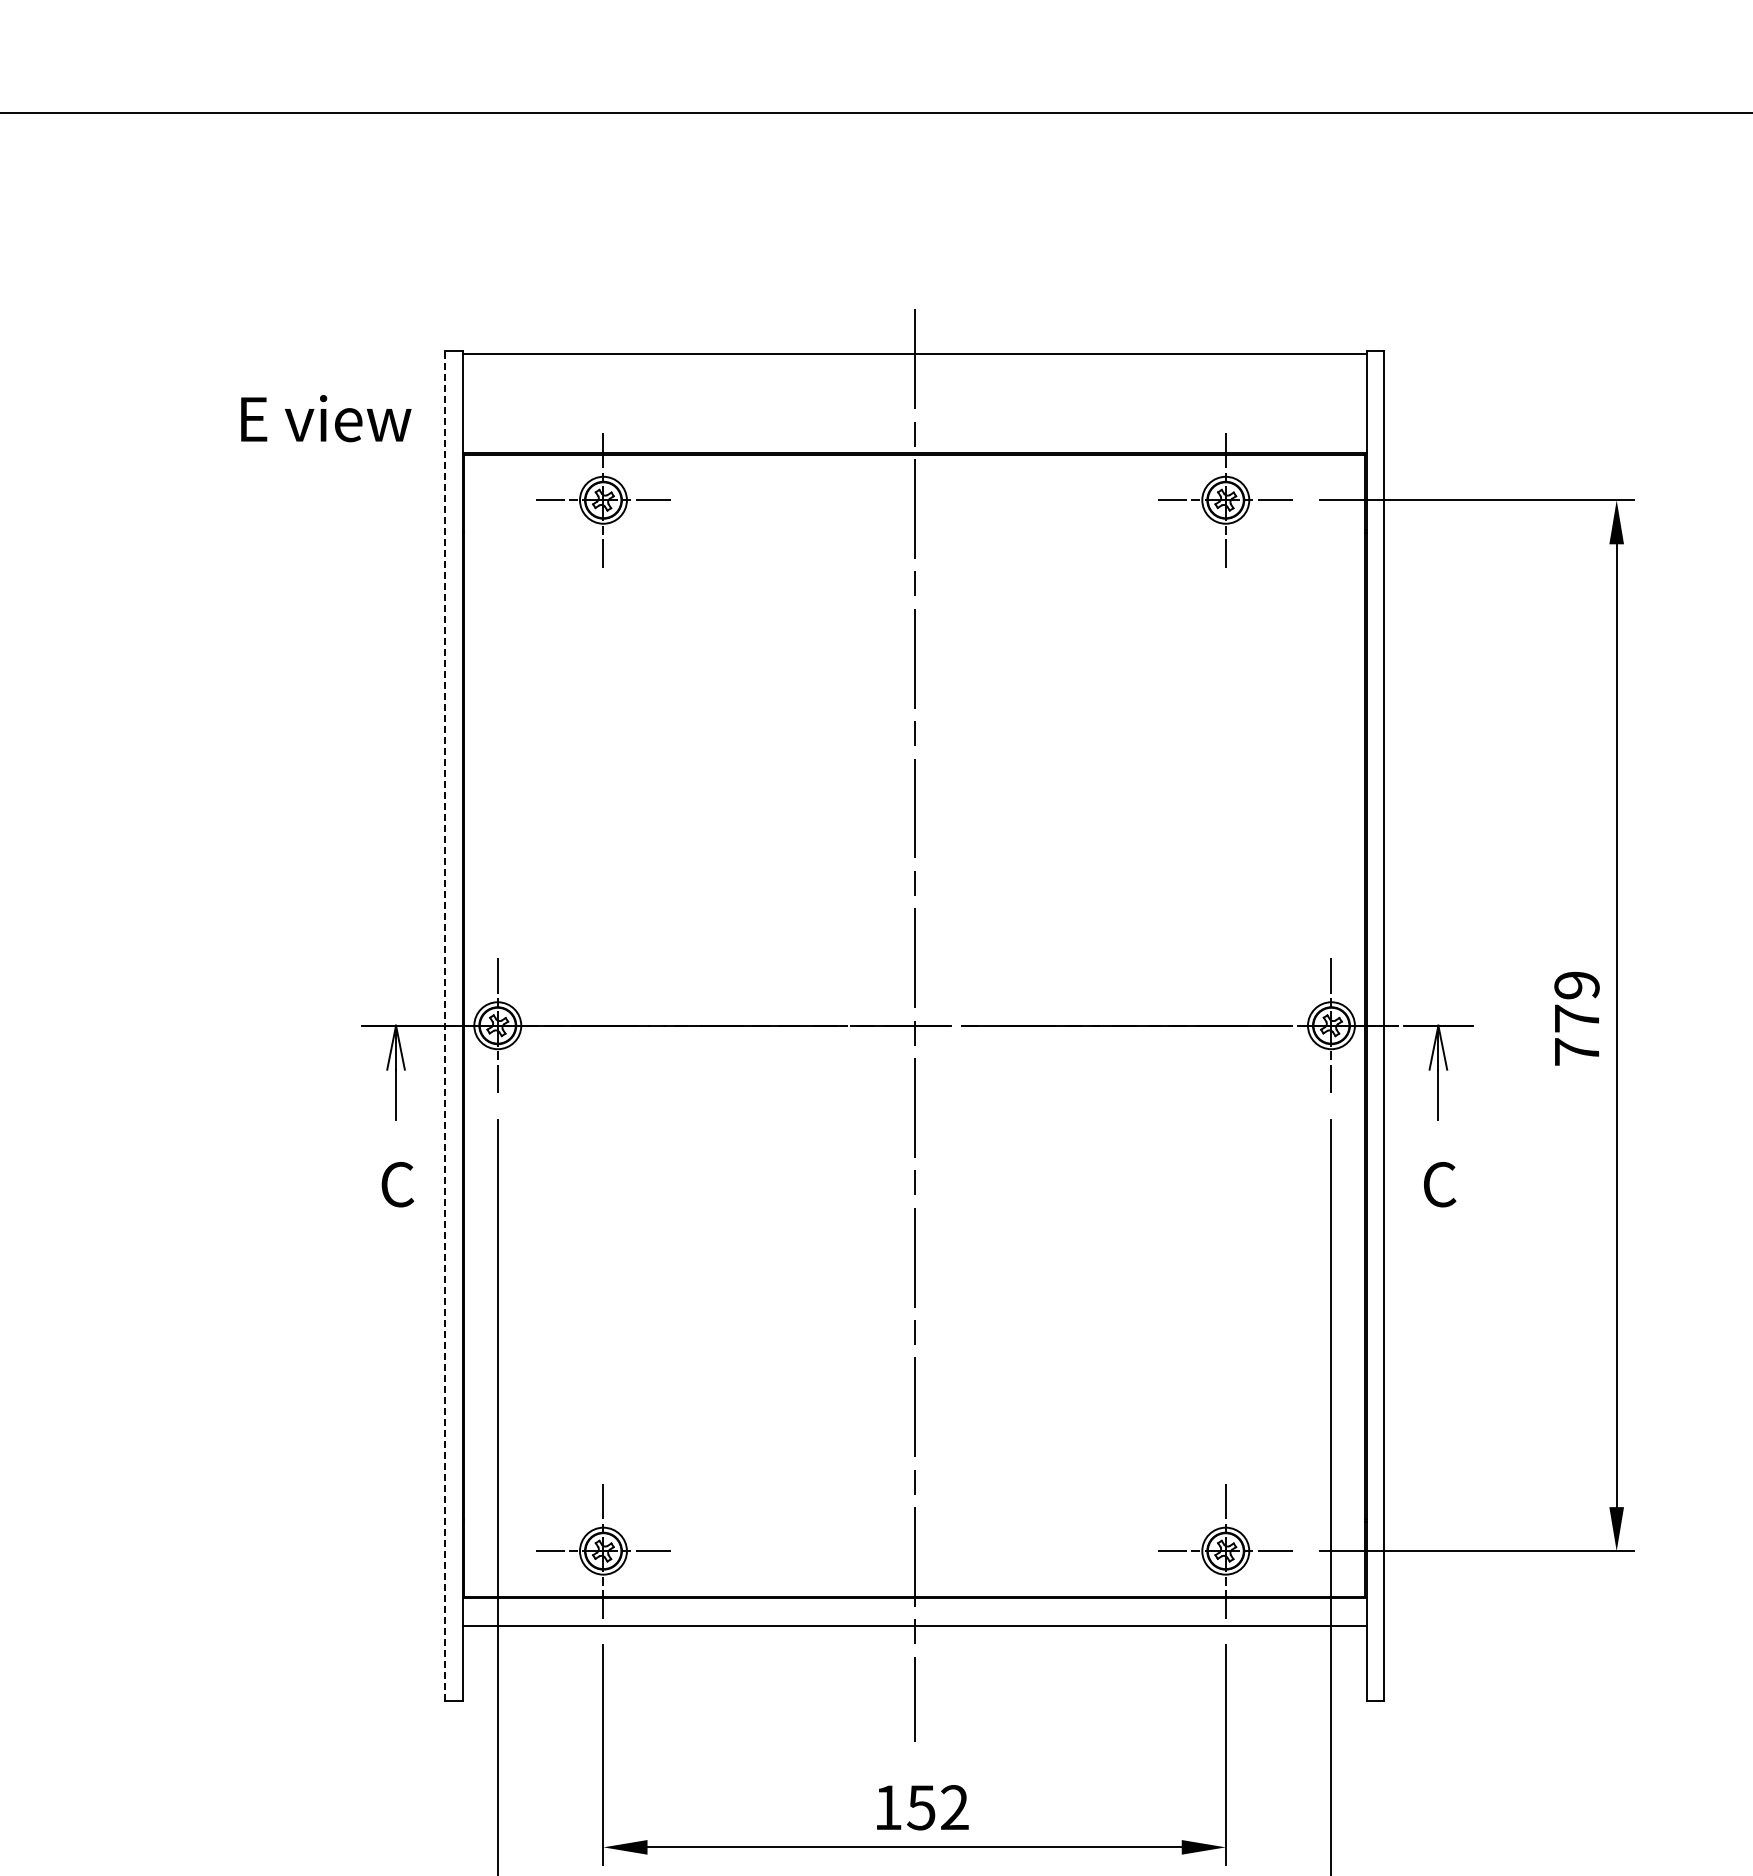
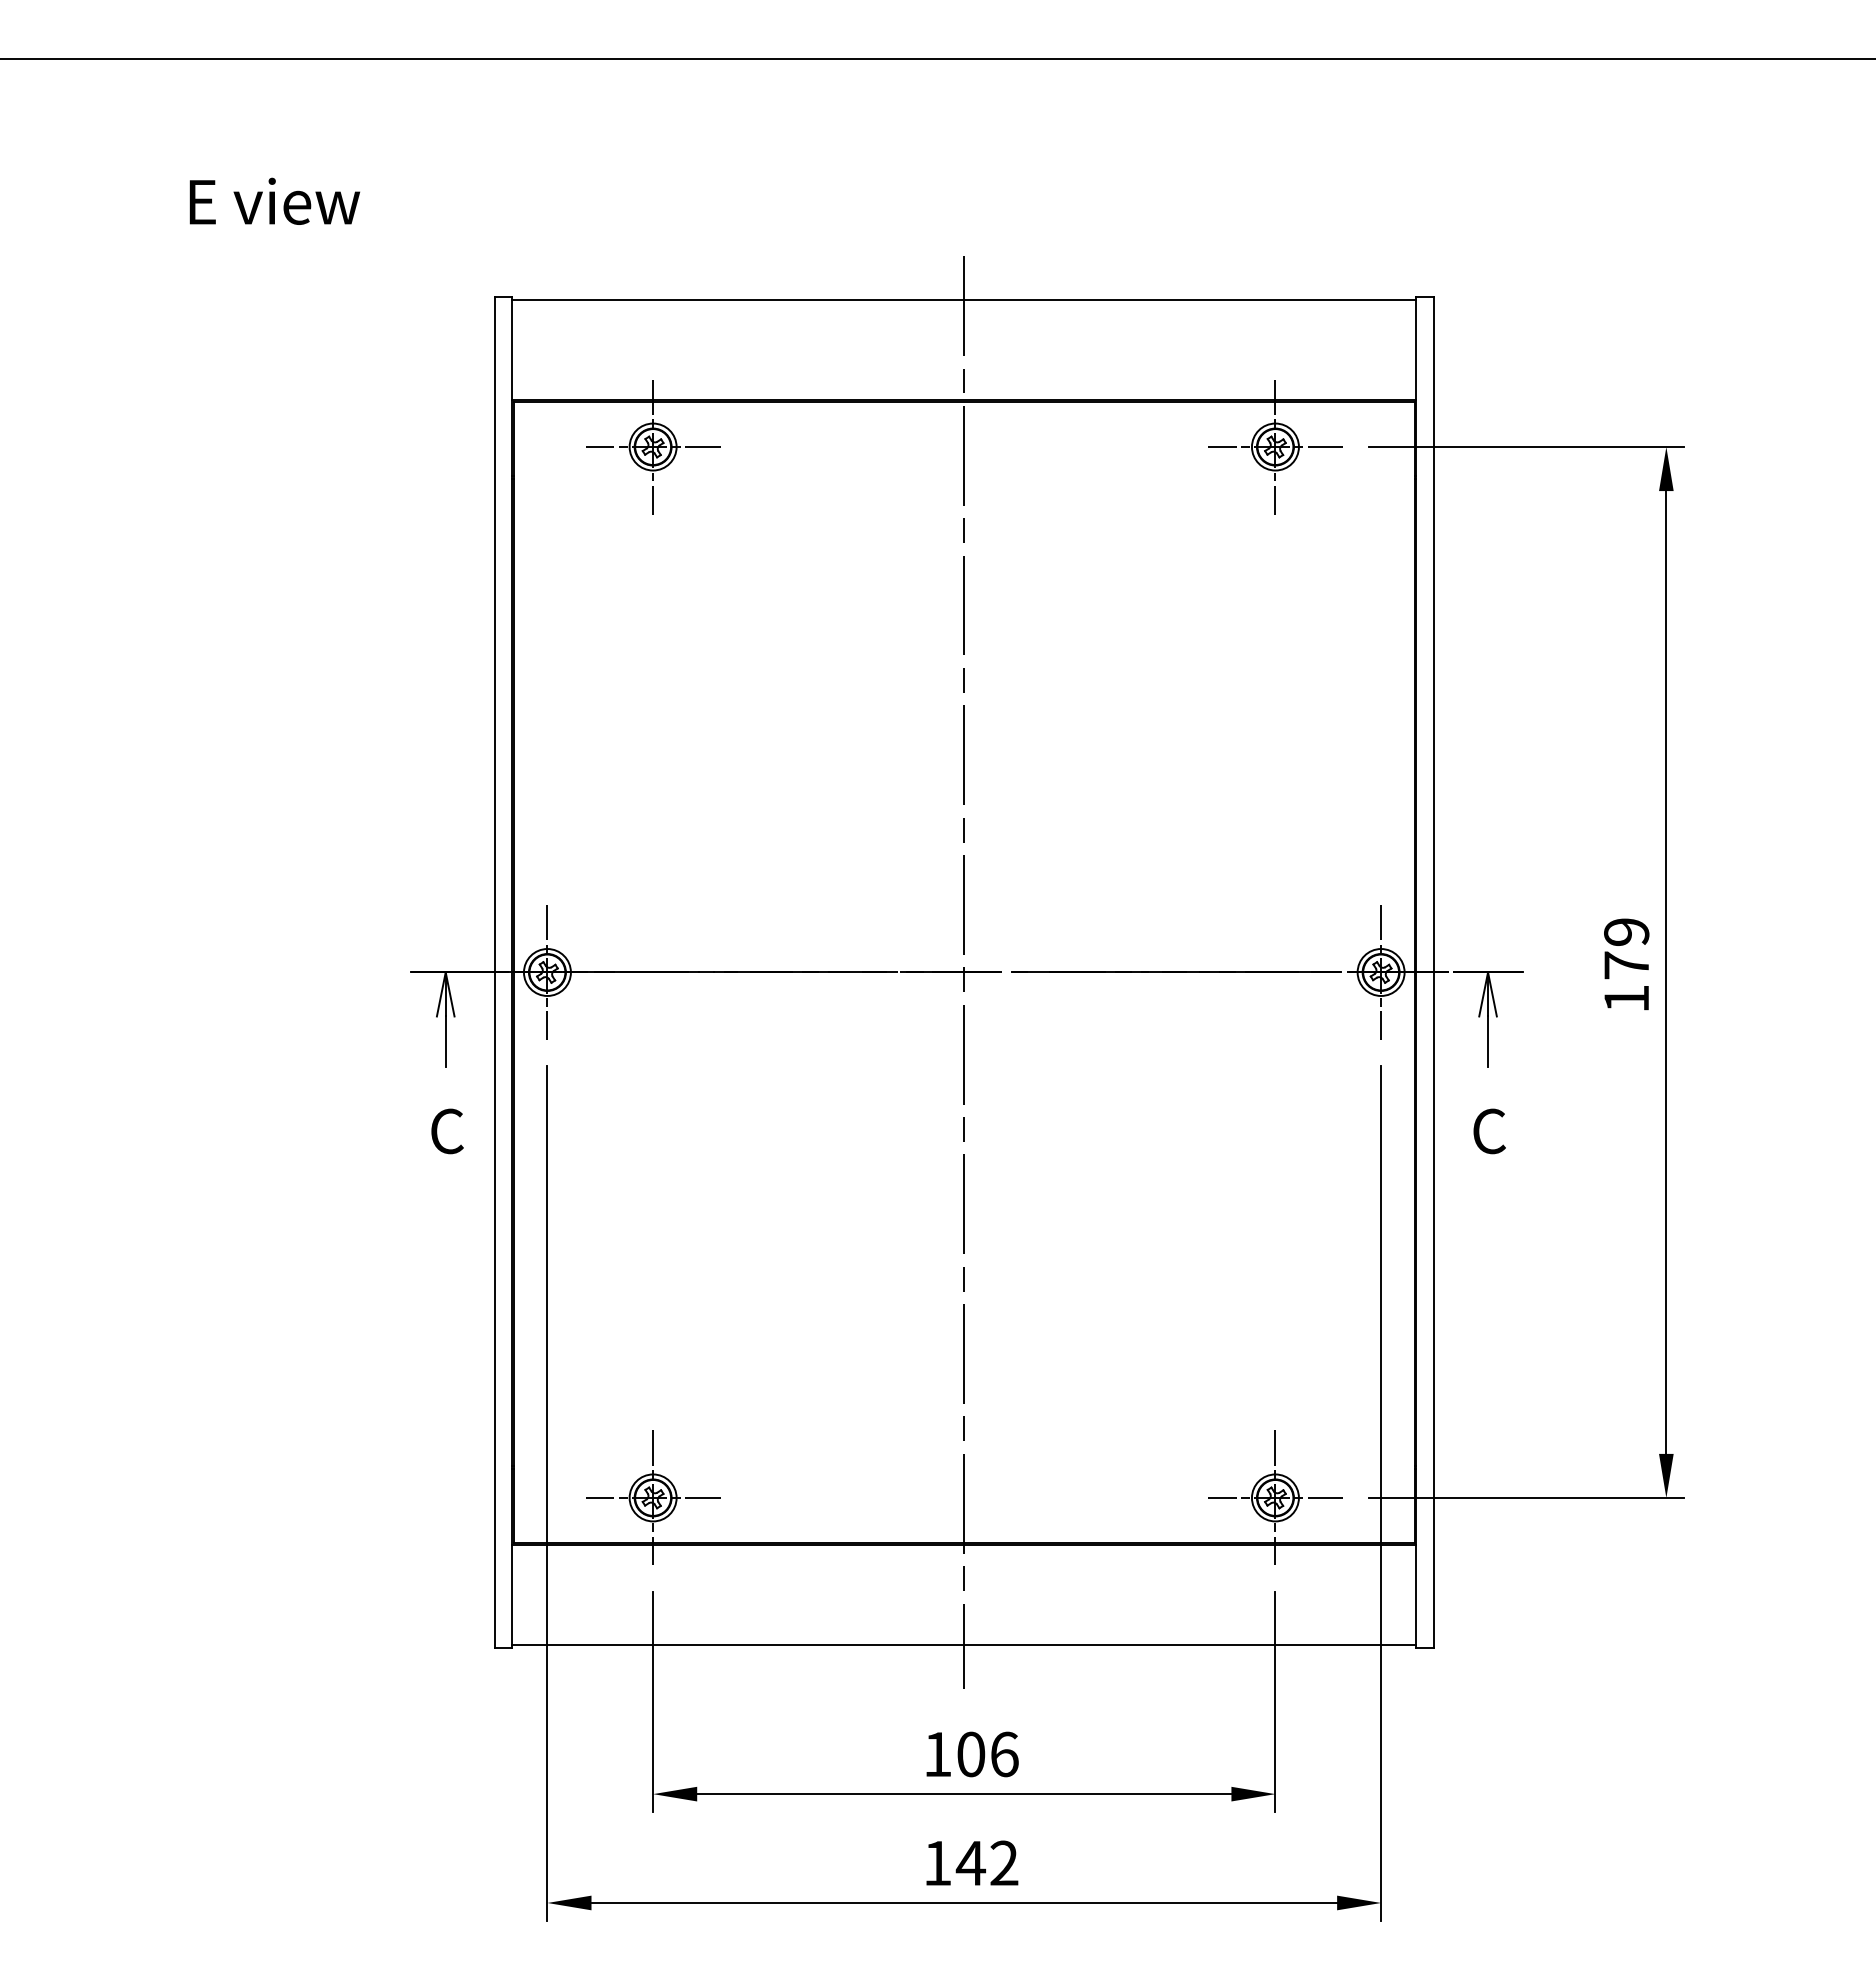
text: (325, 417) -> (274, 200), moved
line: (444, 1025) -> (494, 972), dashed -> solid
text: (1576, 1051) -> (1626, 998), 779 -> 179
line: (914, 1625) -> (964, 1644), moved
text: (937, 1807) -> (987, 1754), 152 -> 106

